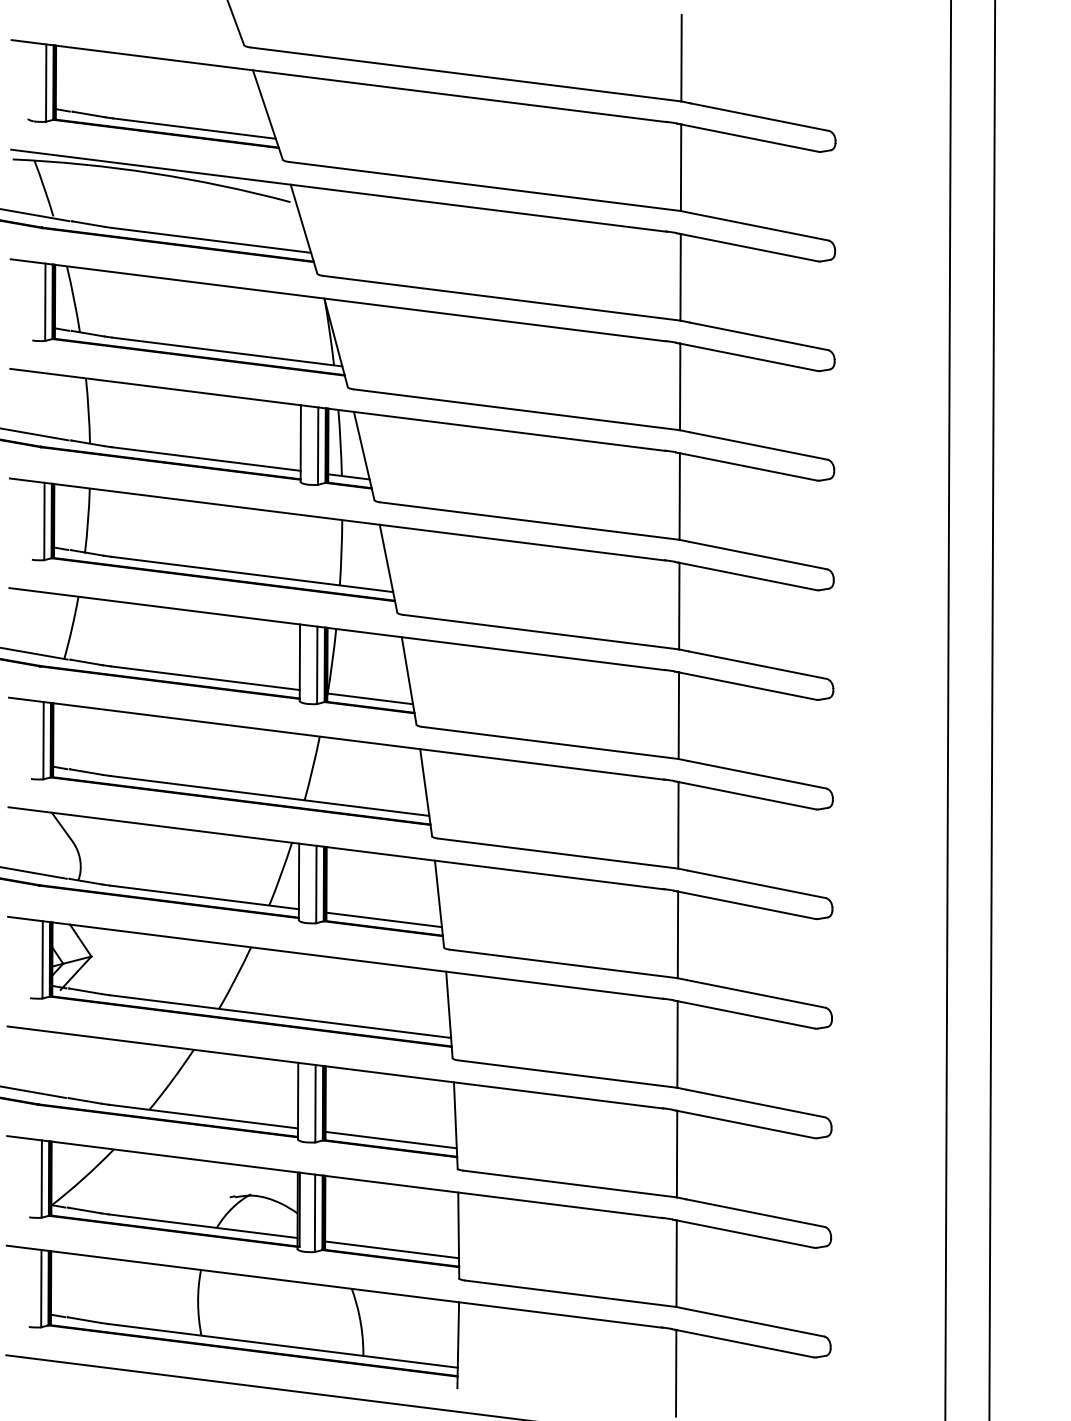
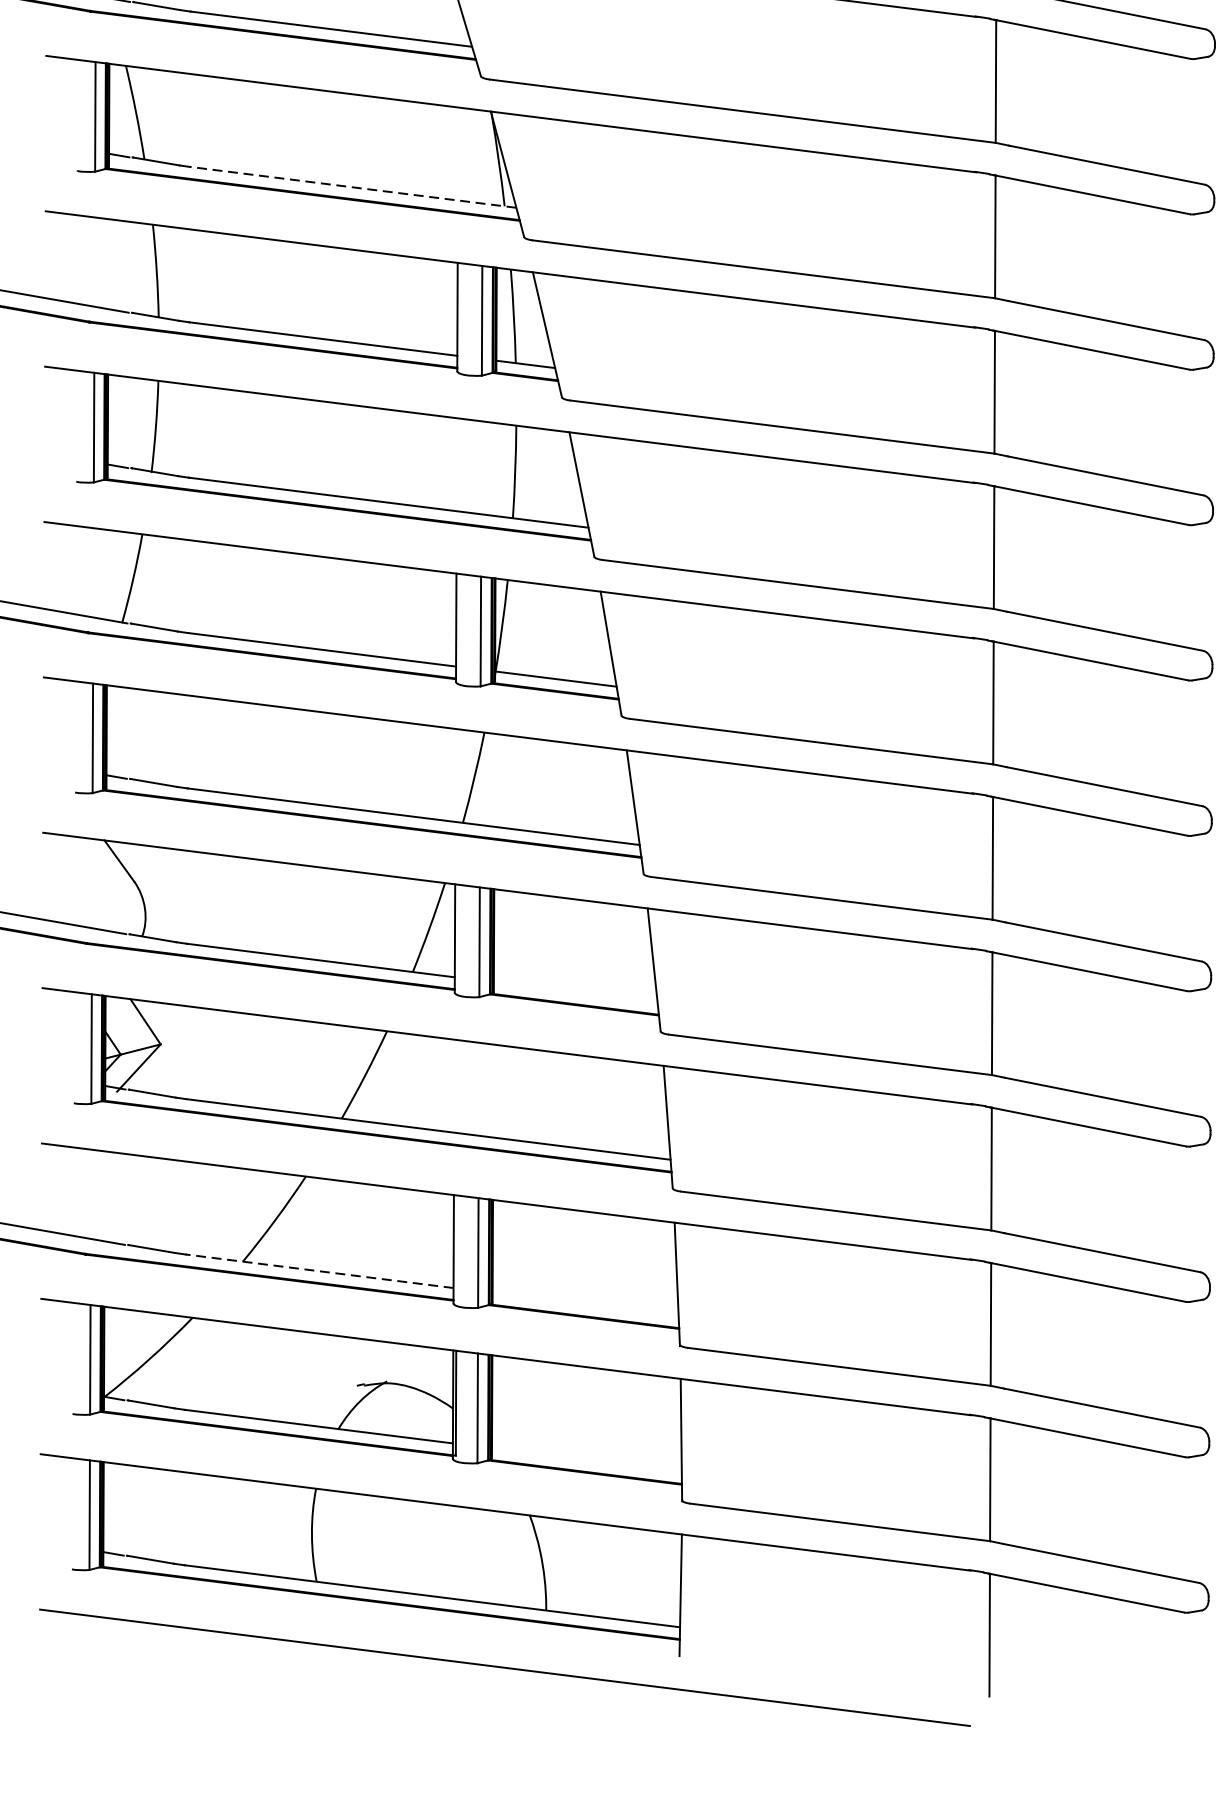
line: (226, 351) -> (352, 186), solid -> dashed
line: (383, 919) -> (574, 991), removed
line: (202, 1116) -> (318, 1271), solid -> dashed
line: (390, 1139) -> (584, 1303), removed
line: (392, 1249) -> (587, 1459), removed

